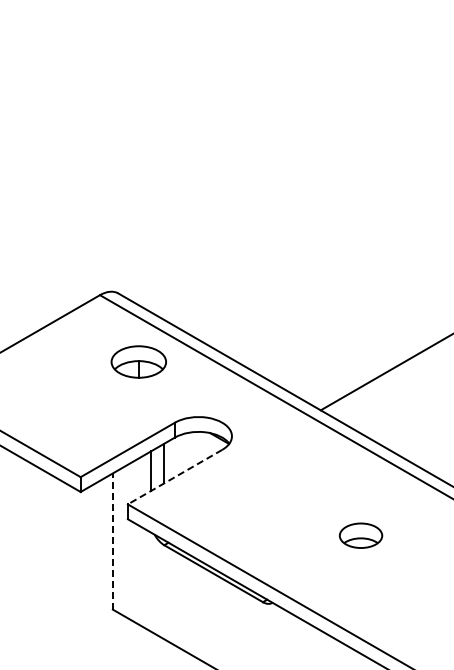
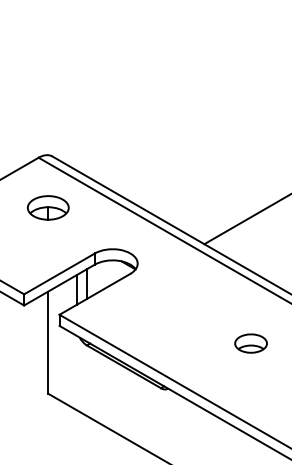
part: (138, 361) -> (48, 207), moved
line: (174, 477) -> (94, 294), dashed -> solid
part: (360, 535) -> (250, 343), moved
line: (112, 541) -> (48, 342), dashed -> solid

